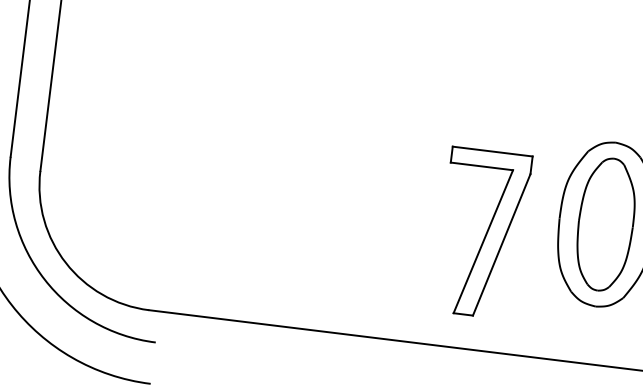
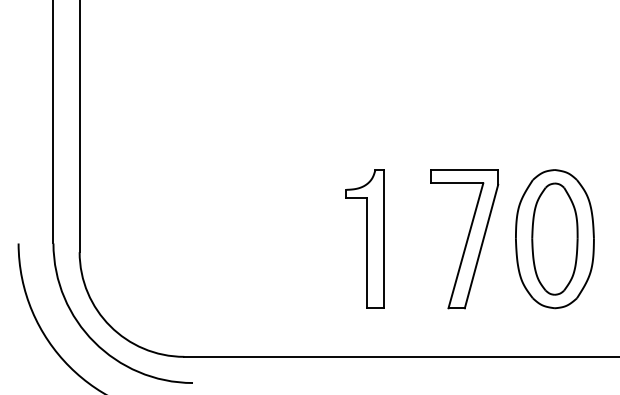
part: (380, 196) -> (364, 238), added
part: (482, 233) -> (464, 239), moved

